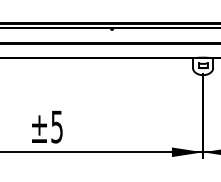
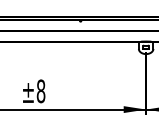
text: (57, 126) -> (41, 91), ±5 -> ±8

